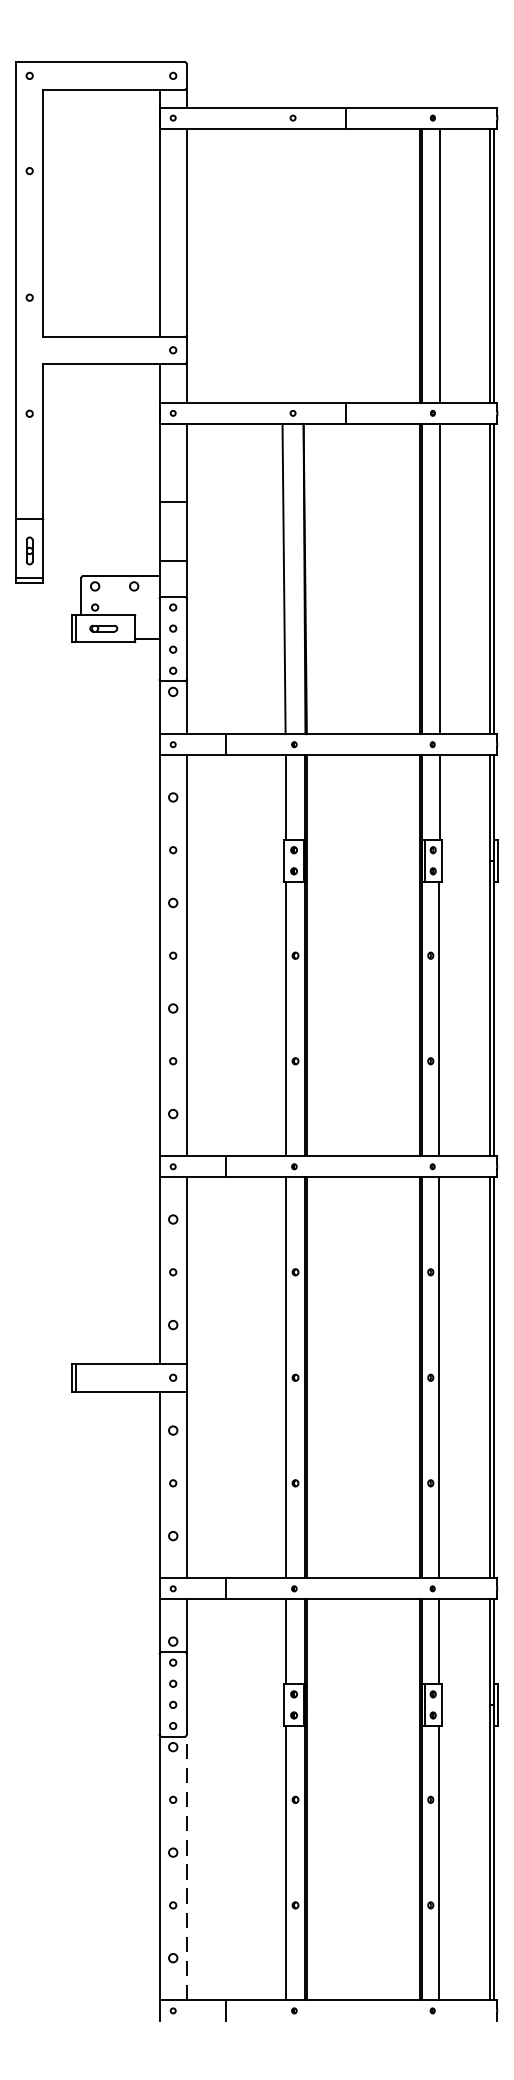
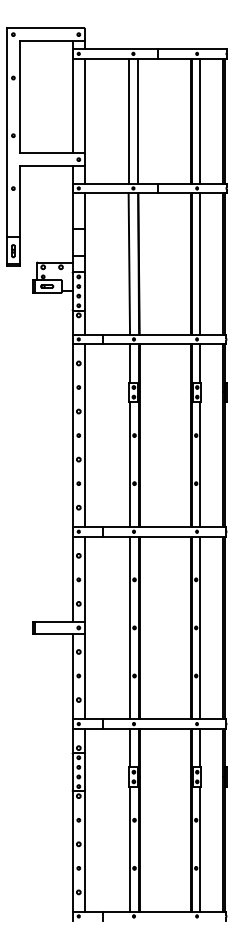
line: (282, 264) -> (128, 120), added
line: (304, 264) -> (138, 120), added
line: (187, 1868) -> (85, 851), dashed -> solid

